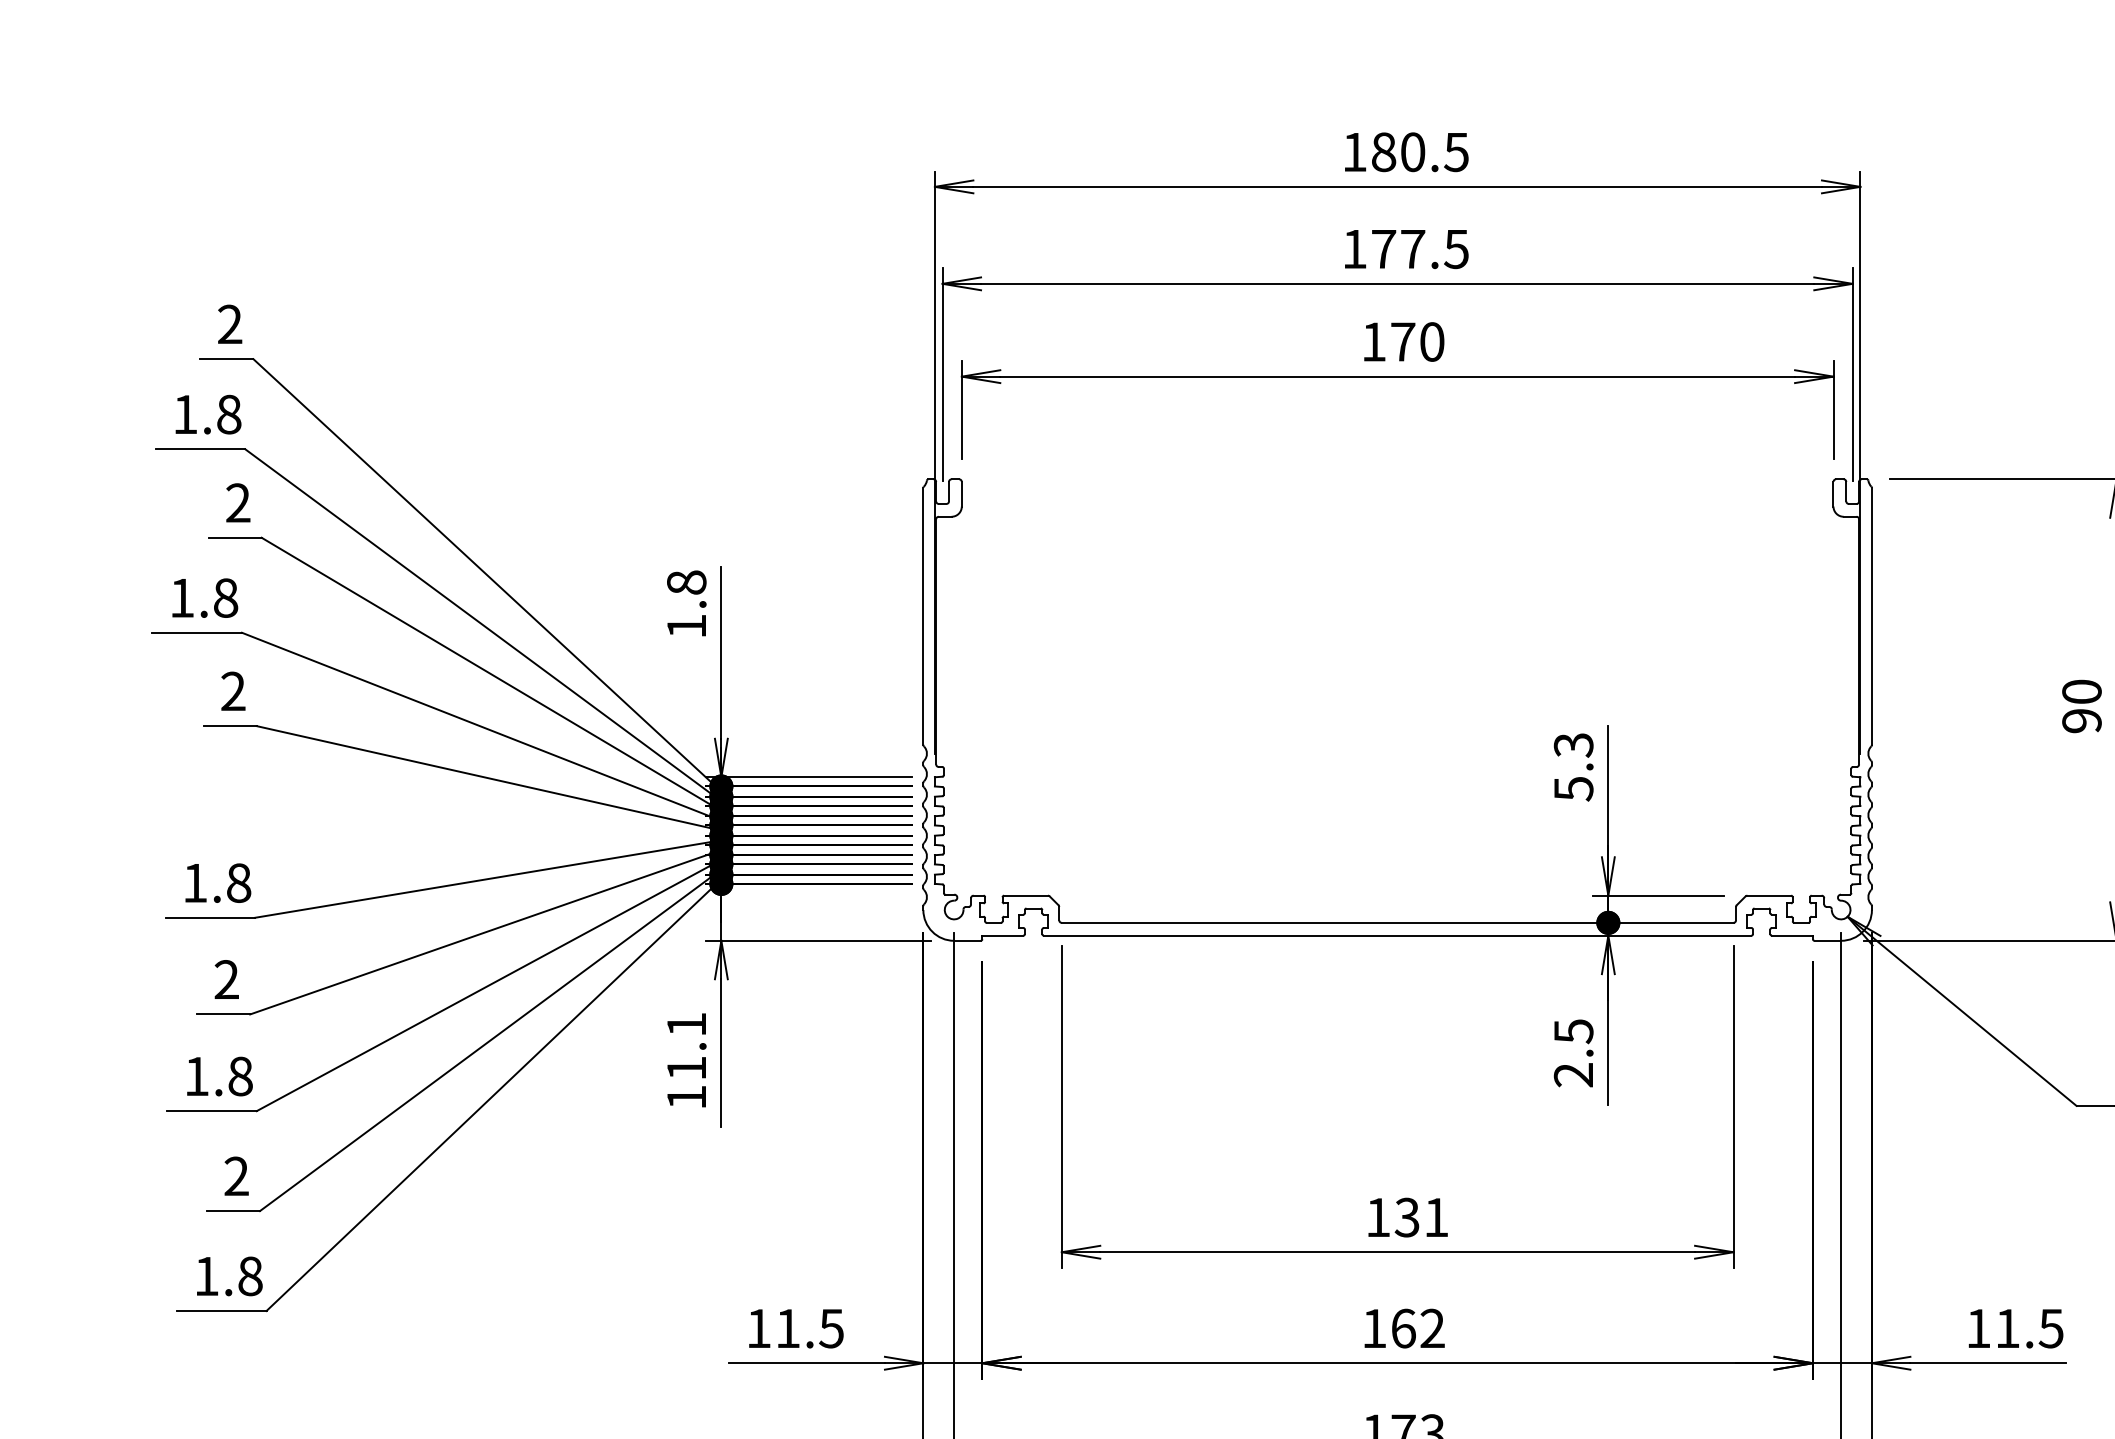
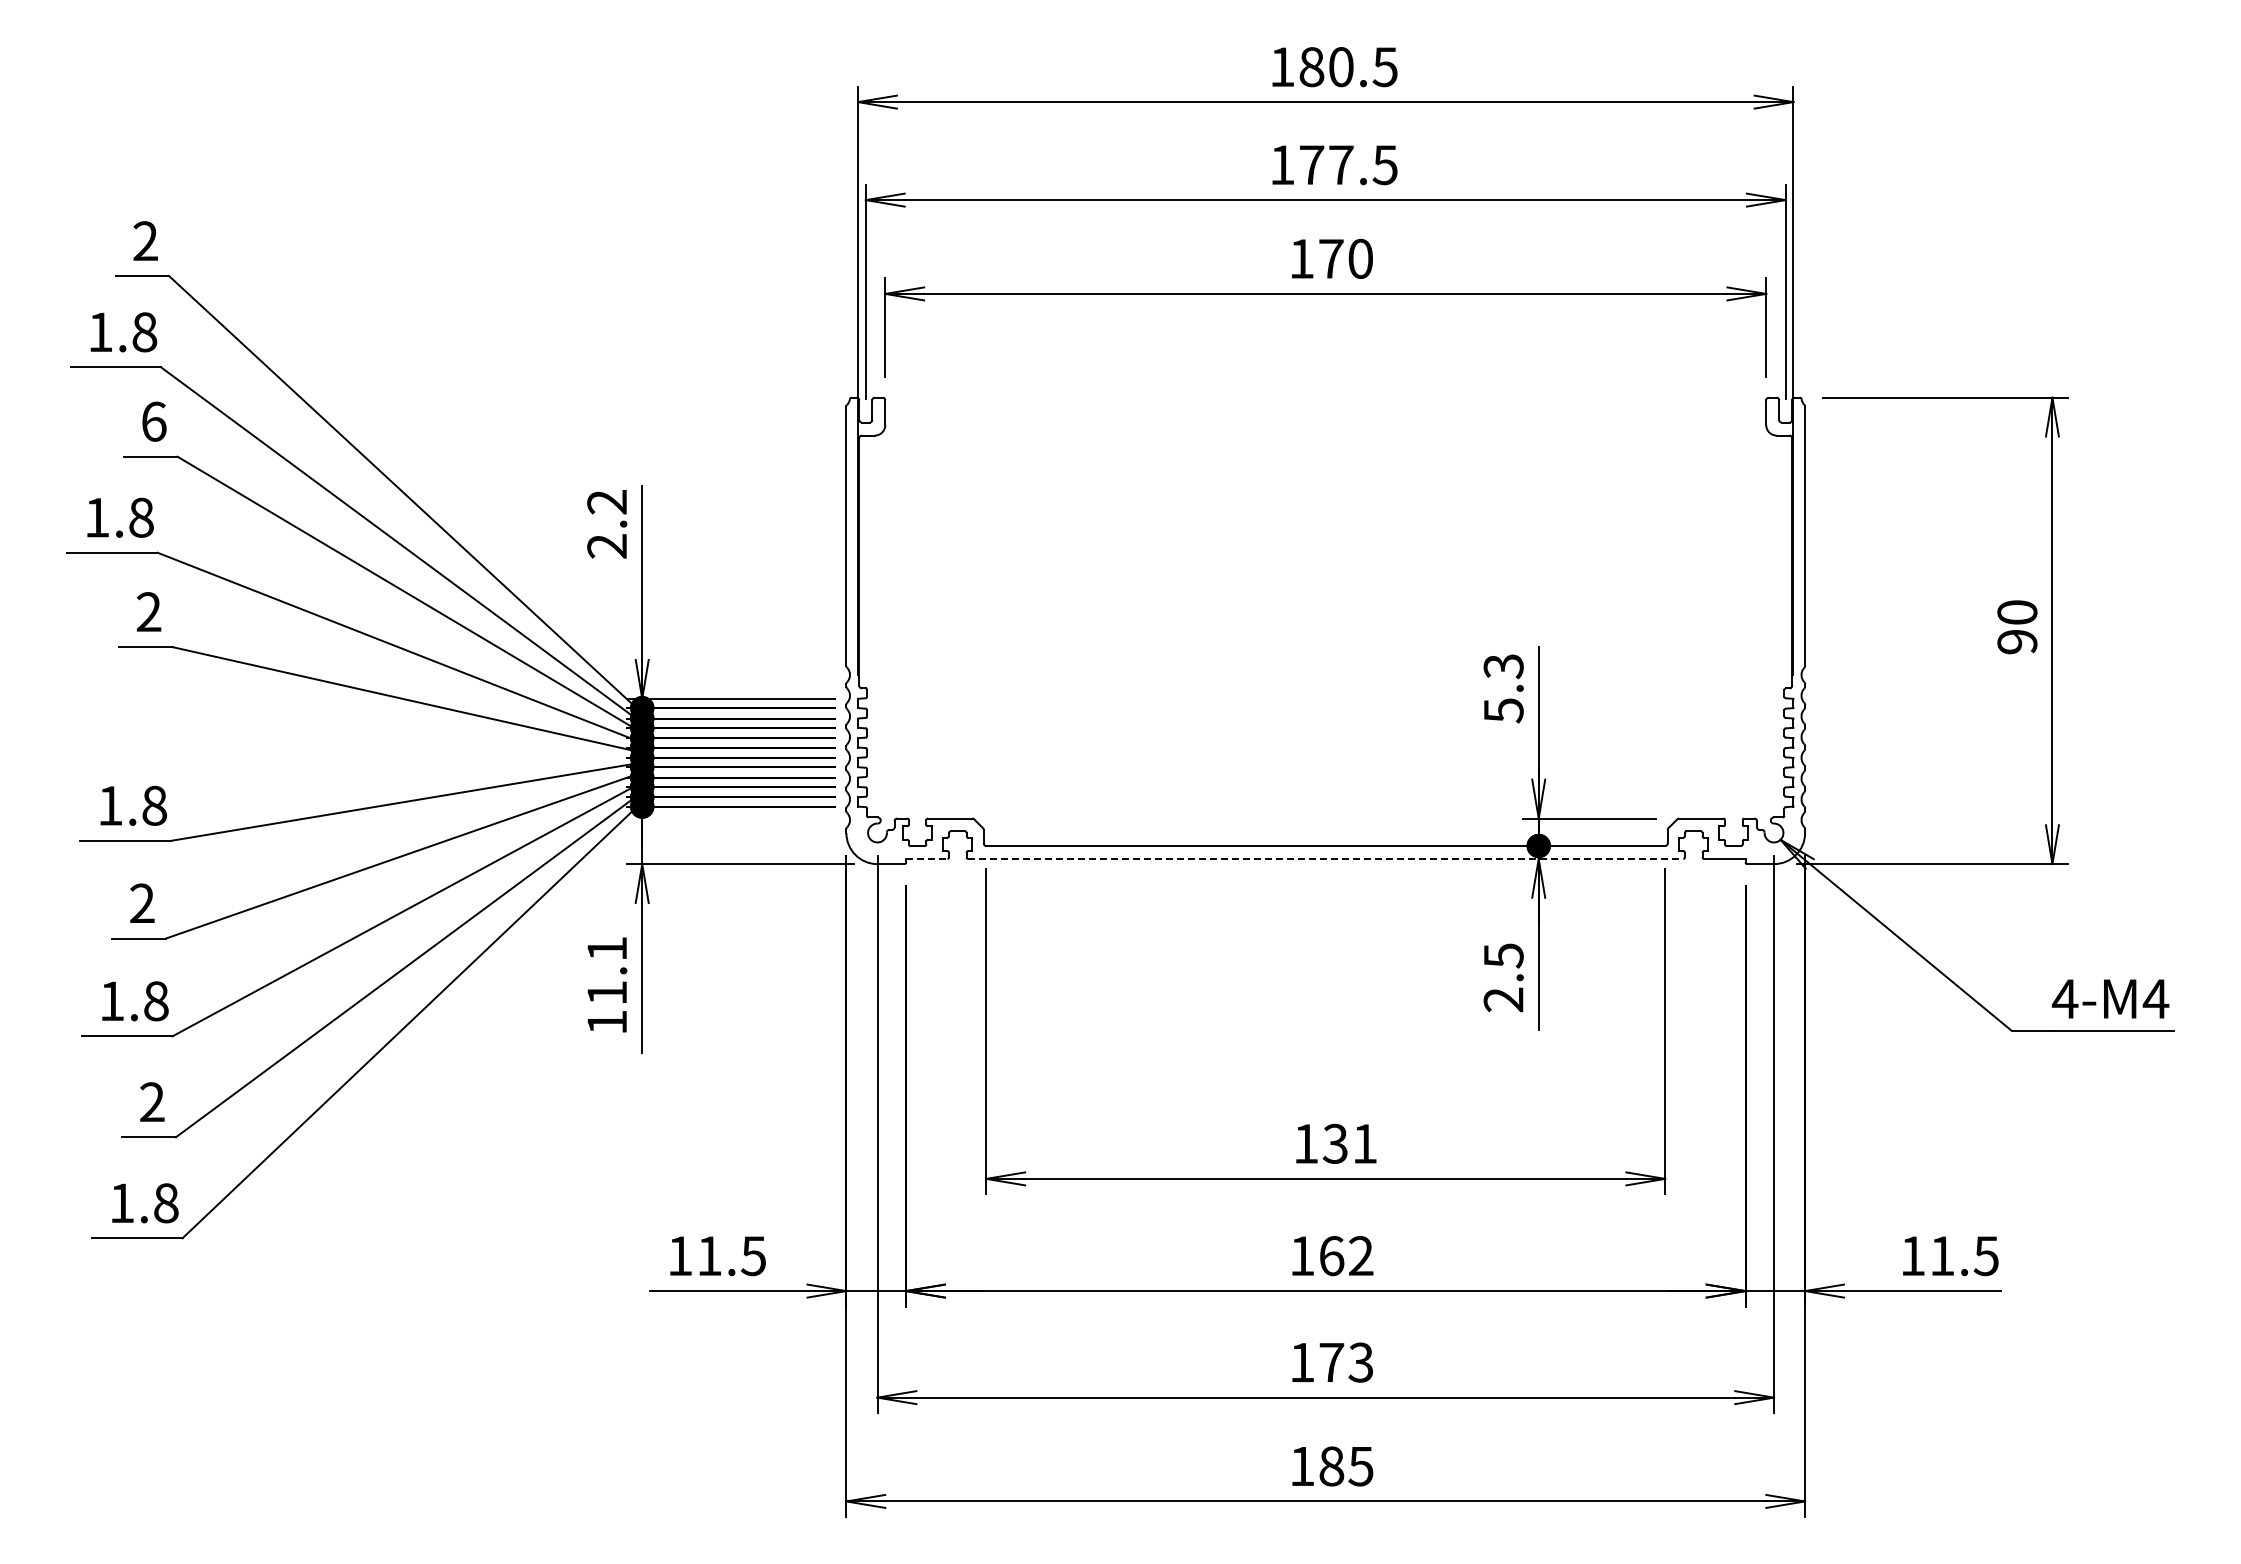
text: (237, 502) -> (153, 421), 2 -> 6
text: (686, 603) -> (607, 523), 1.8 -> 2.2
line: (1002, 935) -> (926, 858), solid -> dashed
line: (1397, 935) -> (1325, 858), solid -> dashed

